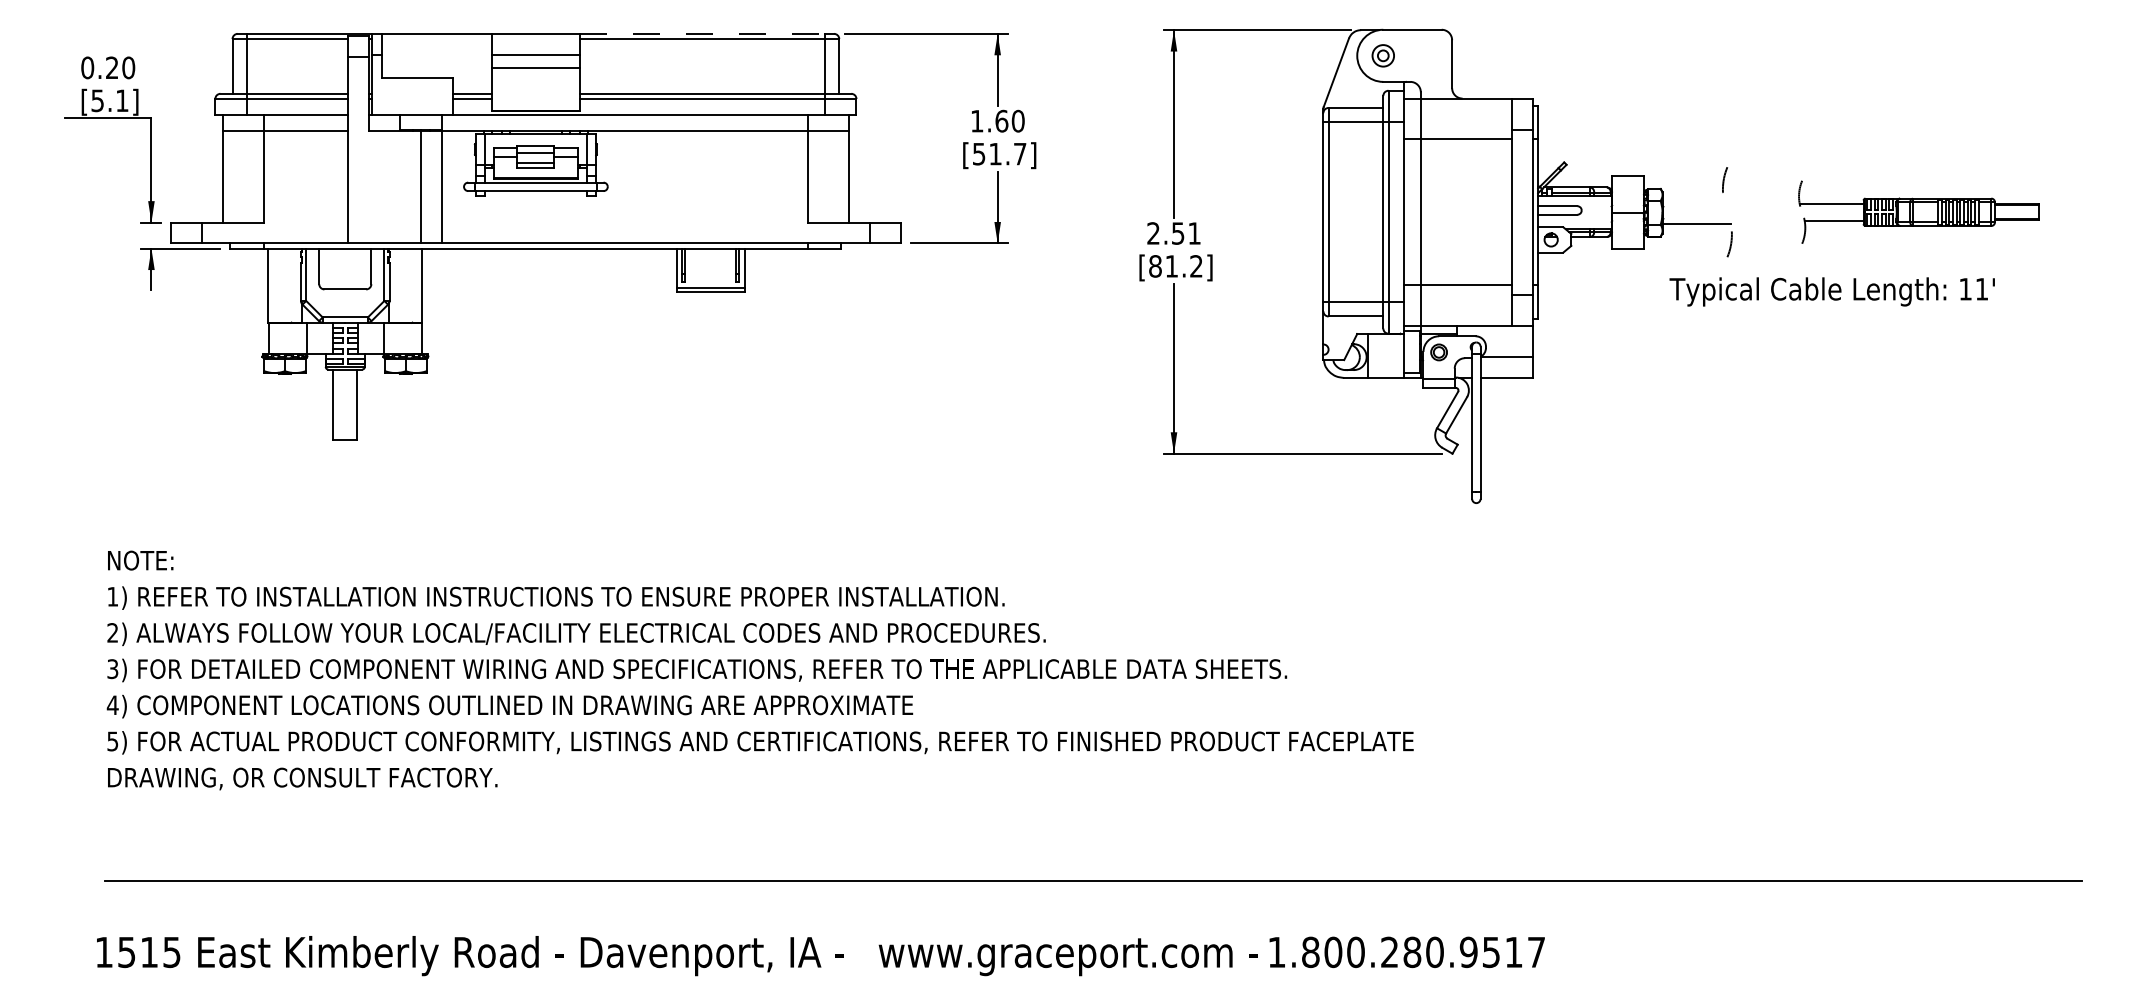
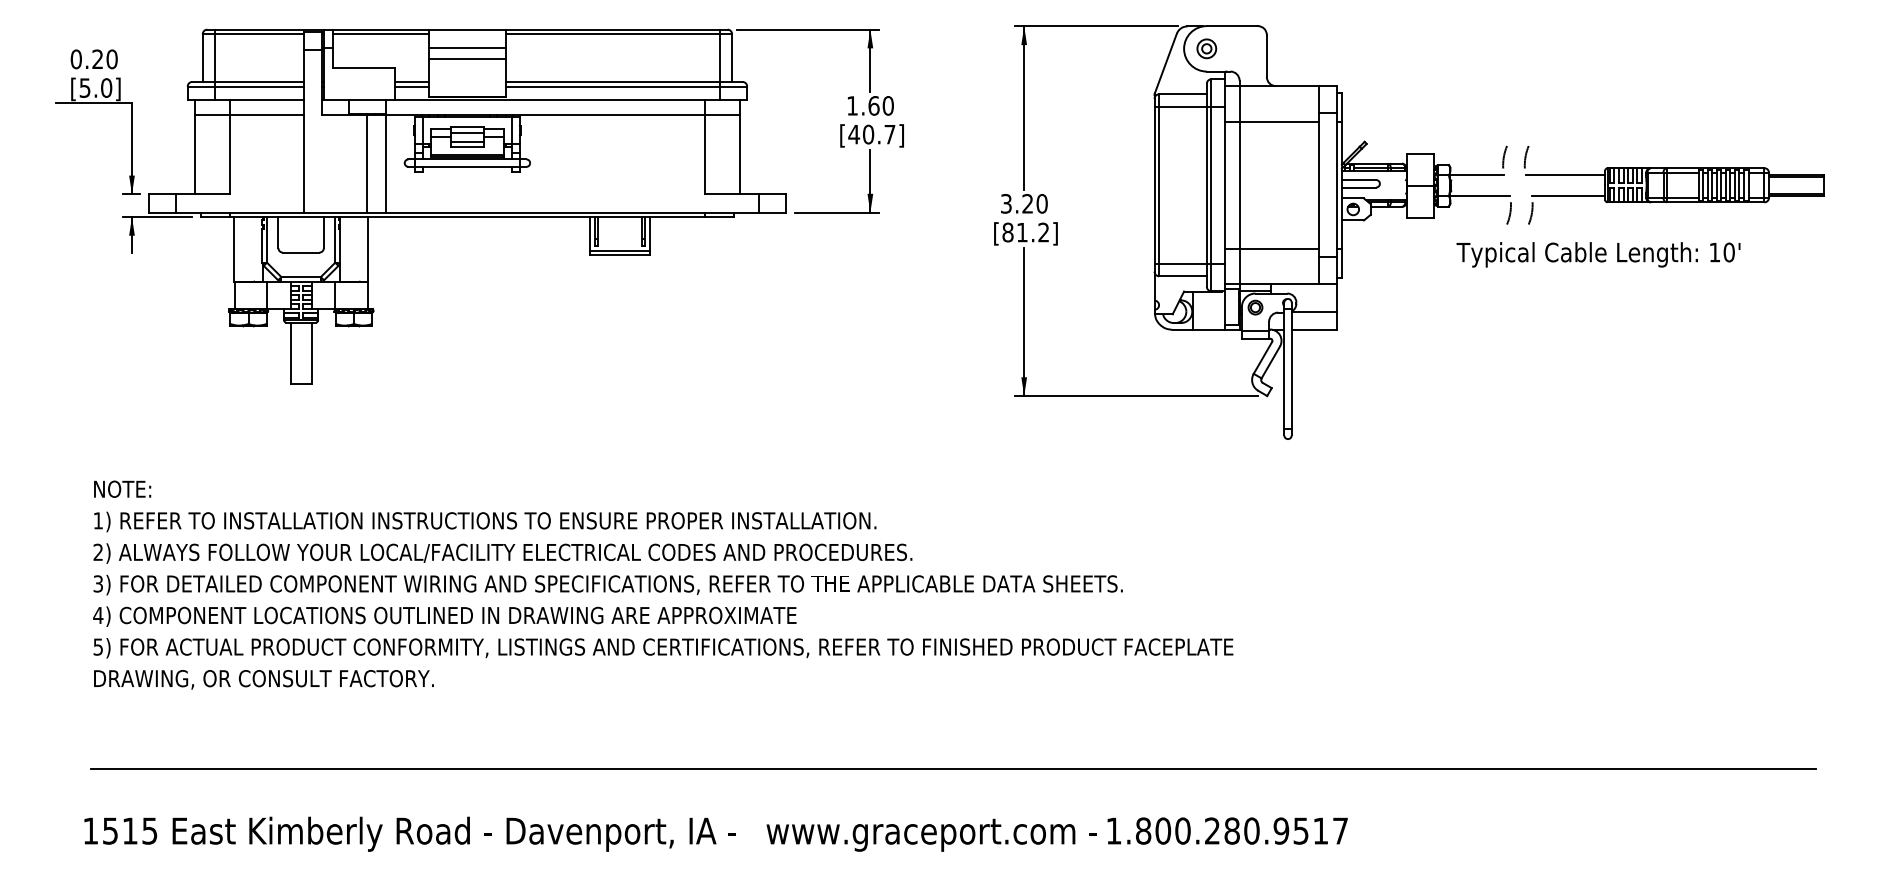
line: (703, 33) -> (613, 29), dashed -> solid
line: (436, 39) -> (380, 34), added
text: (122, 100) -> (106, 87), [5.1] -> [5.0]
text: (987, 154) -> (861, 134), [51.7] -> [40.7]
line: (1692, 199) -> (1476, 174), added
part: (1918, 212) -> (1673, 185), size x1.43
text: (1174, 233) -> (1024, 203), 2.51 -> 3.20
text: (1981, 289) -> (1728, 252), 11' -> 10'

